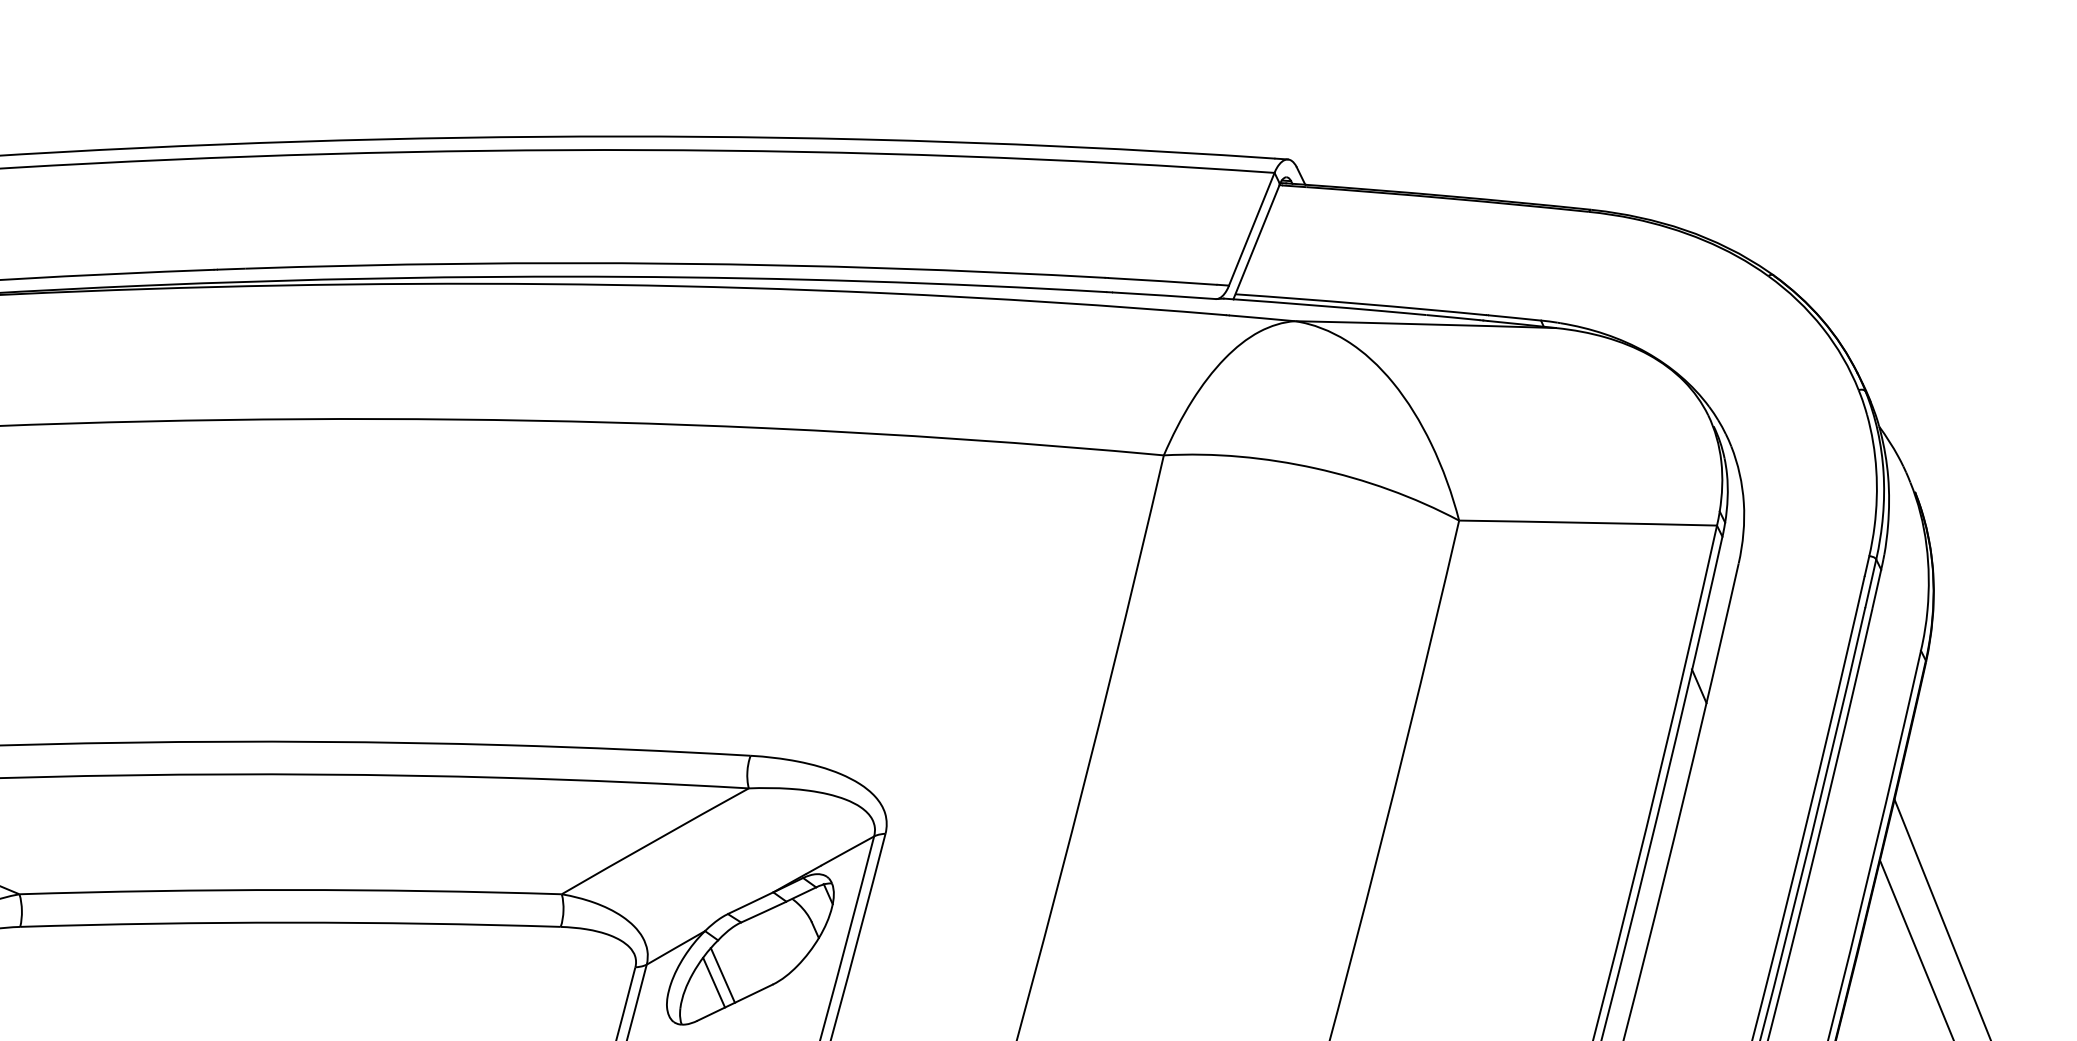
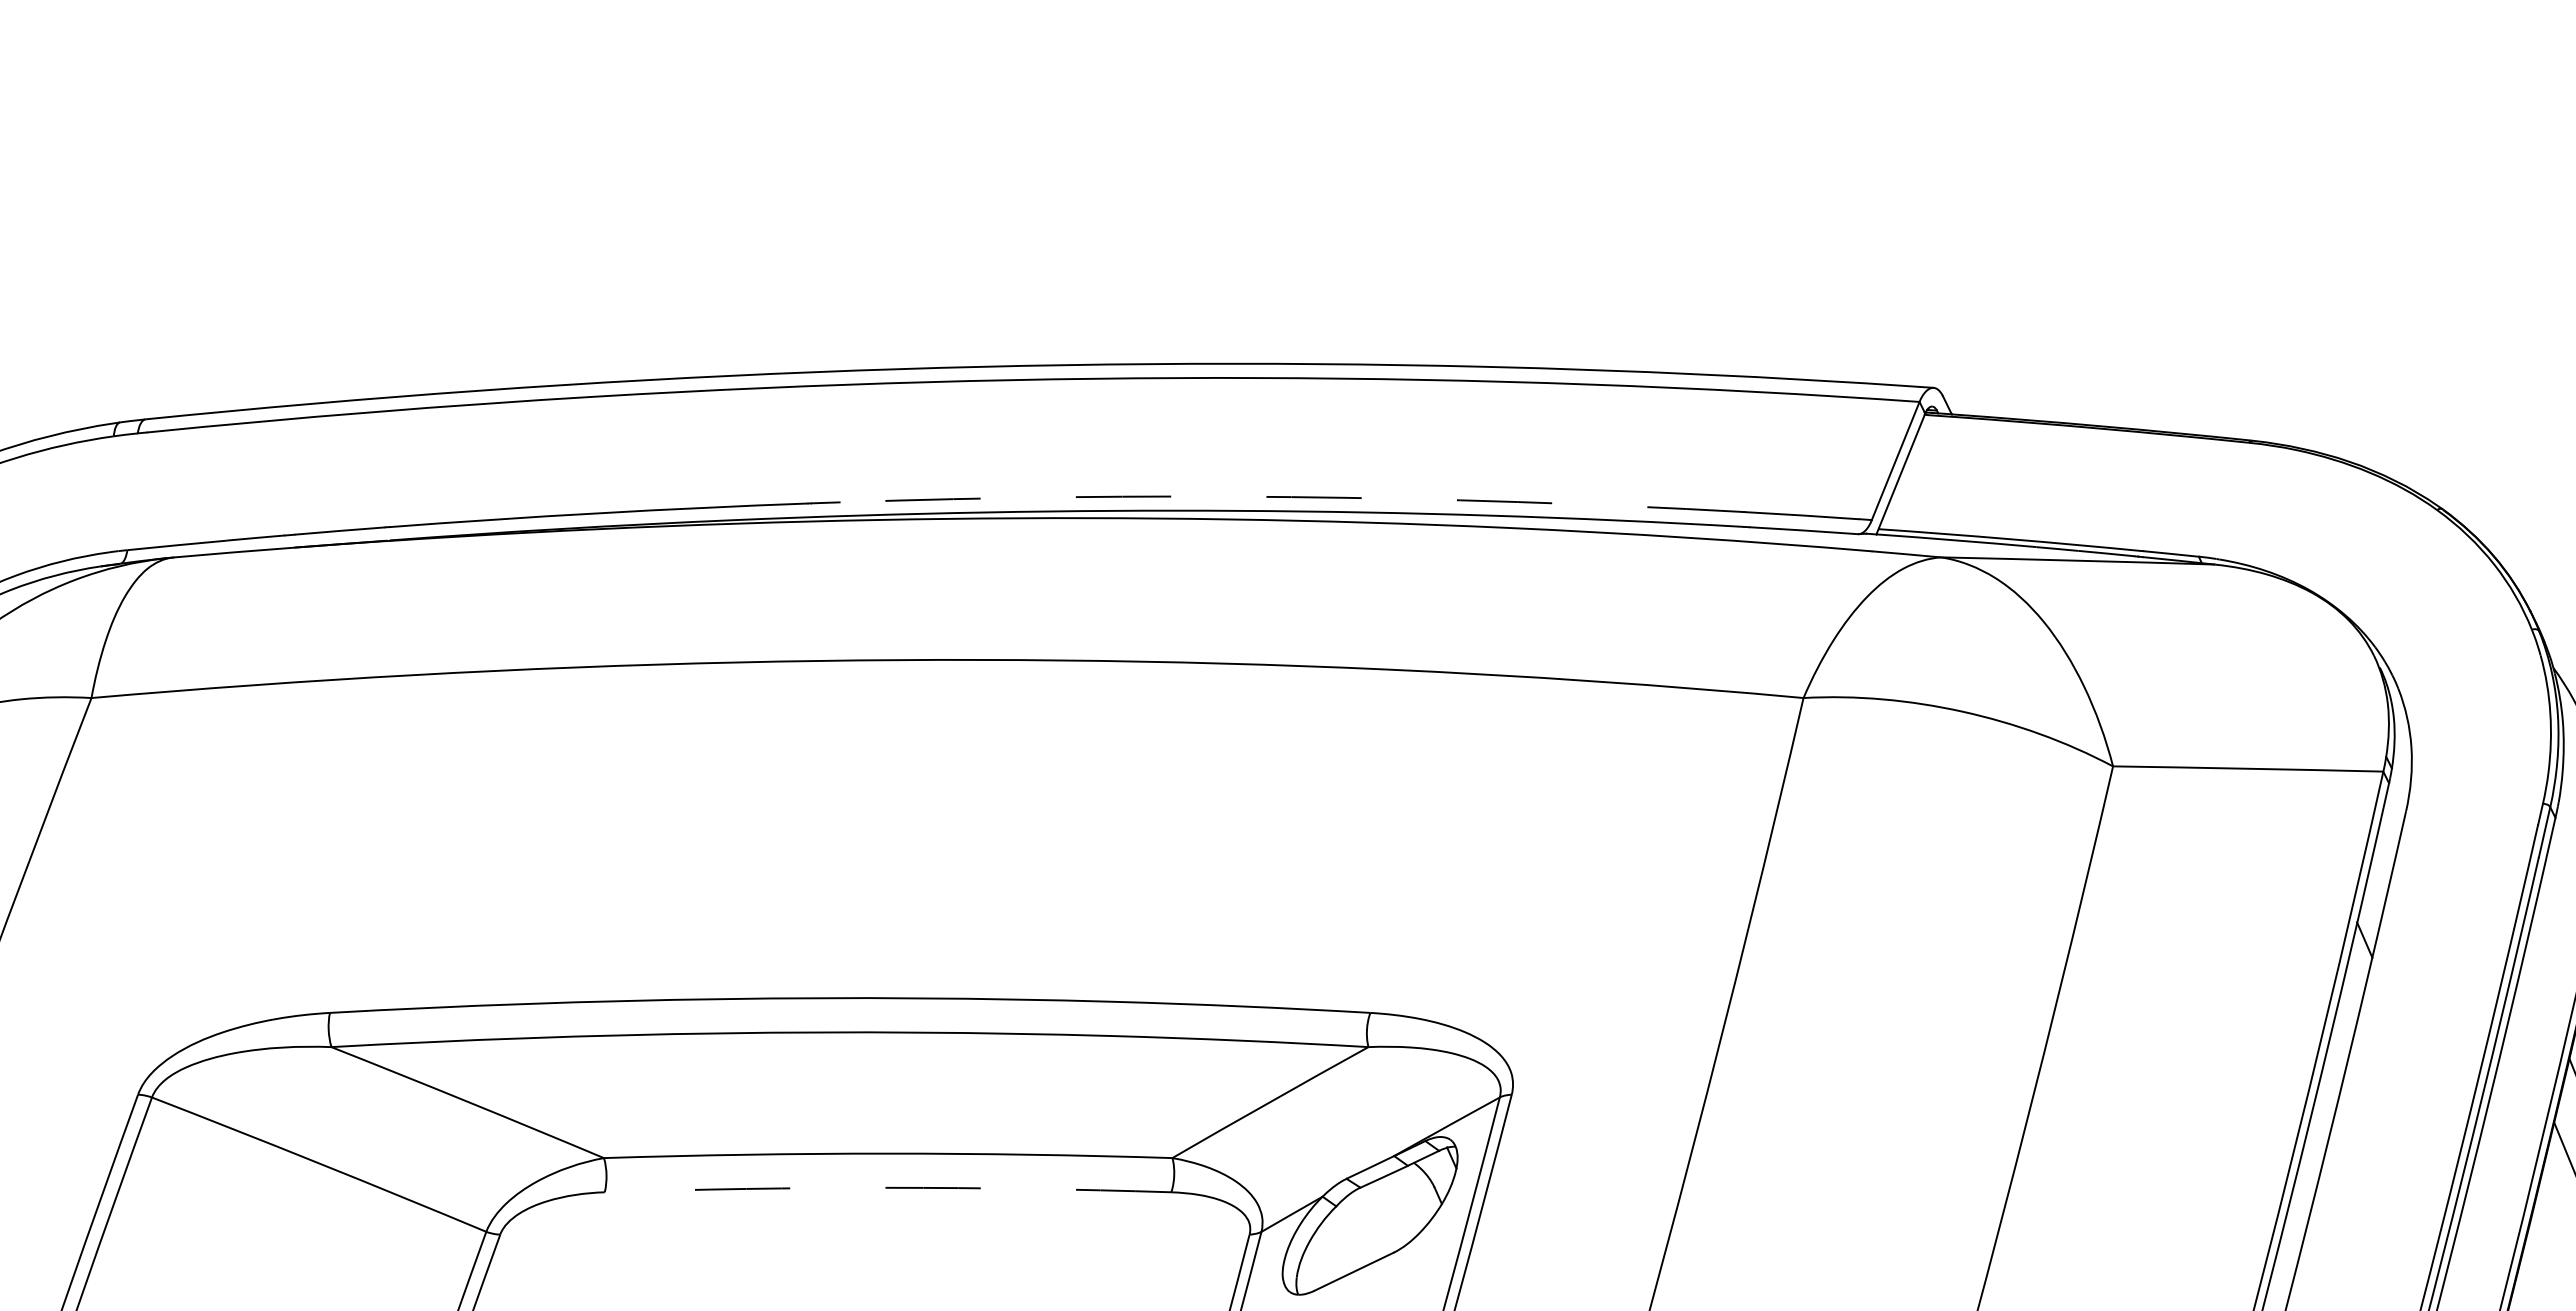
arc: (675, 264) -> (1291, 497), solid -> dashed
arc: (289, 922) -> (887, 1187), solid -> dashed
line: (722, 974) -> (1340, 1242), removed
line: (713, 982) -> (1331, 1250), removed

